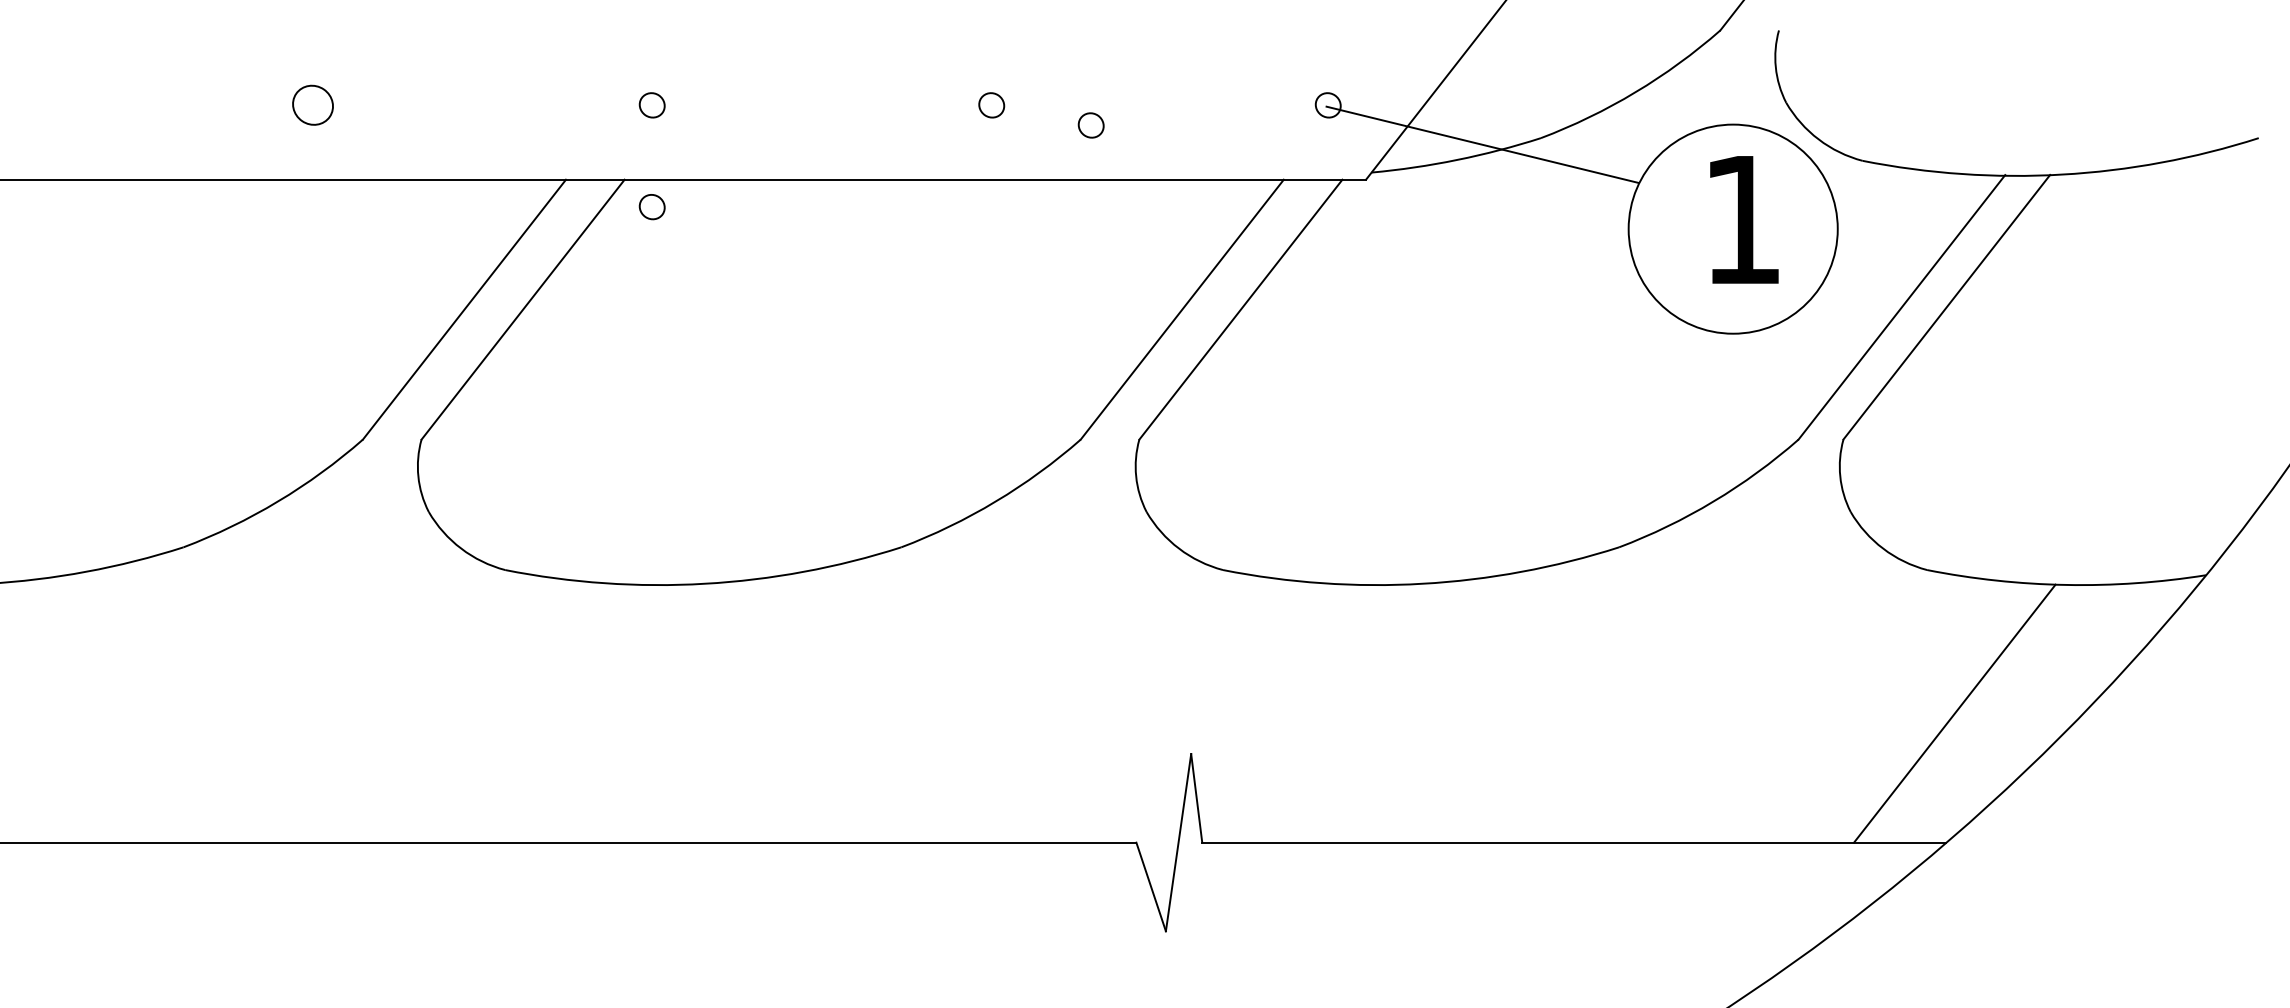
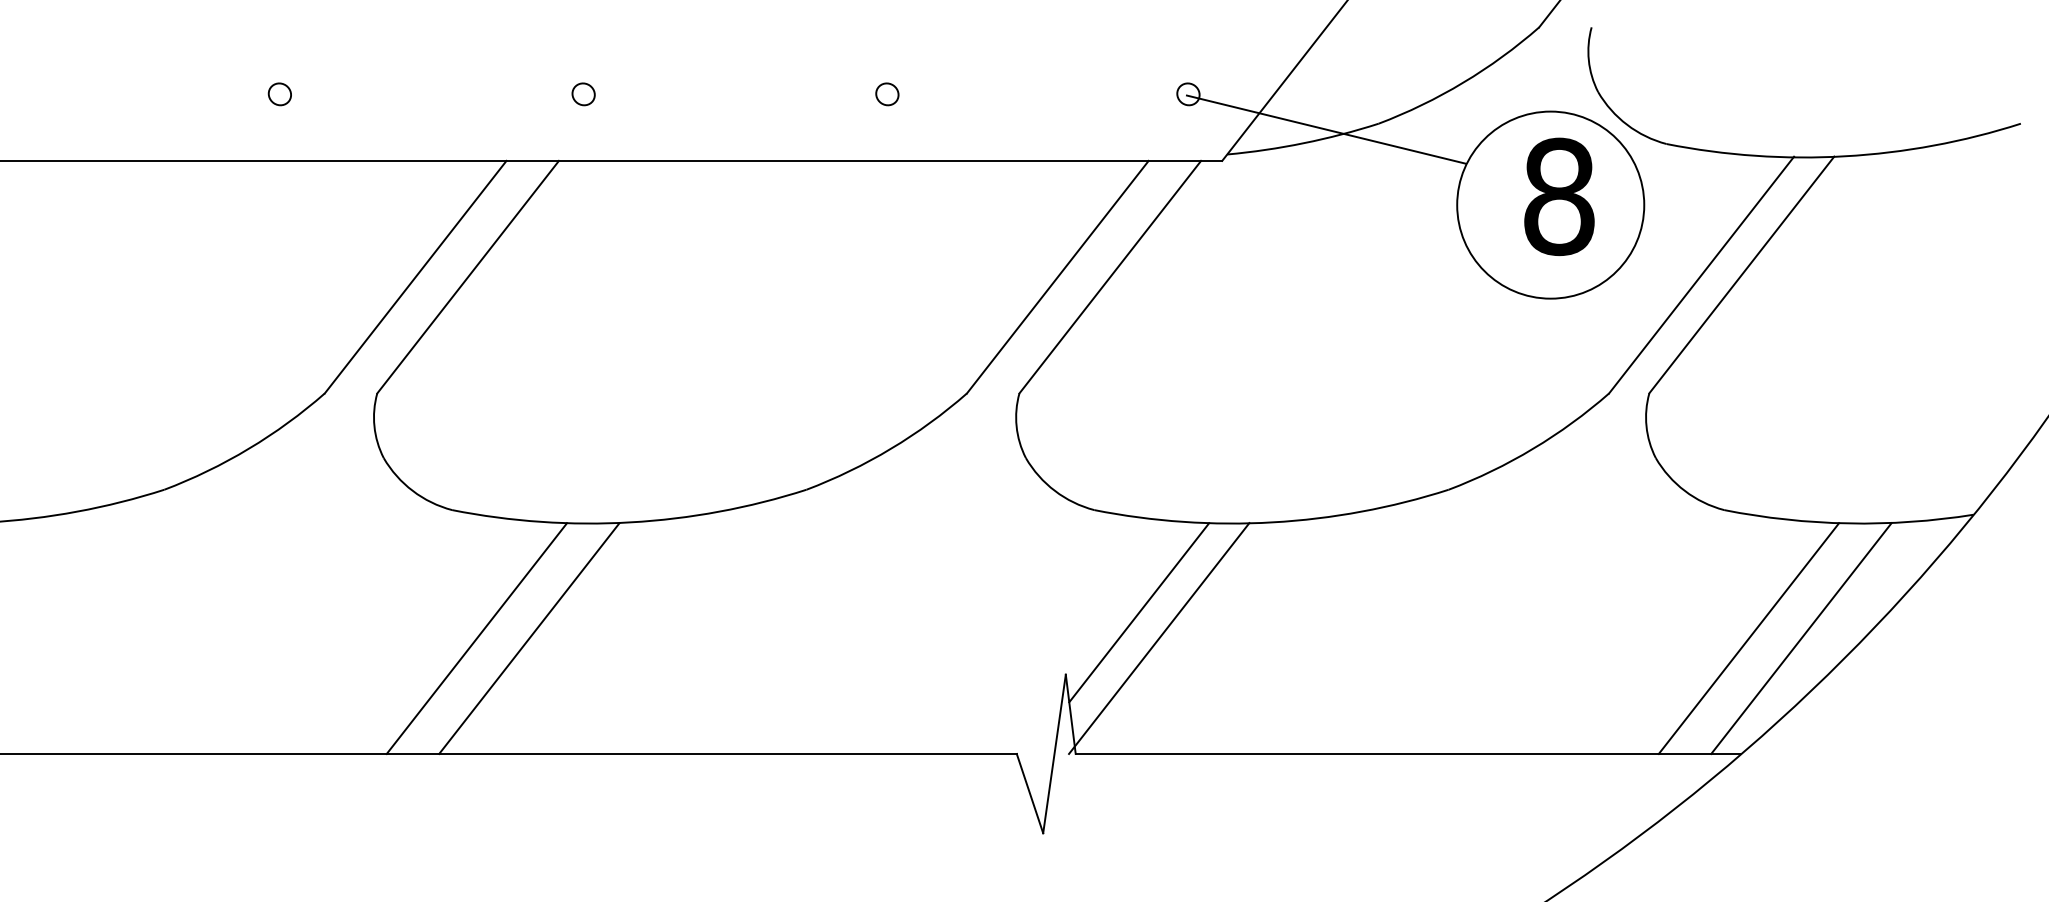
part: (312, 105) -> (279, 94), size x0.62
part: (1091, 125) -> (976, 112), removed
part: (652, 207) -> (583, 185), removed
text: (1743, 219) -> (1559, 196), 1 -> 8
line: (1273, 684) -> (1139, 612), added
line: (532, 713) -> (476, 638), added
line: (591, 713) -> (529, 638), added
line: (1295, 713) -> (1159, 638), added
line: (2013, 713) -> (1801, 638), added

